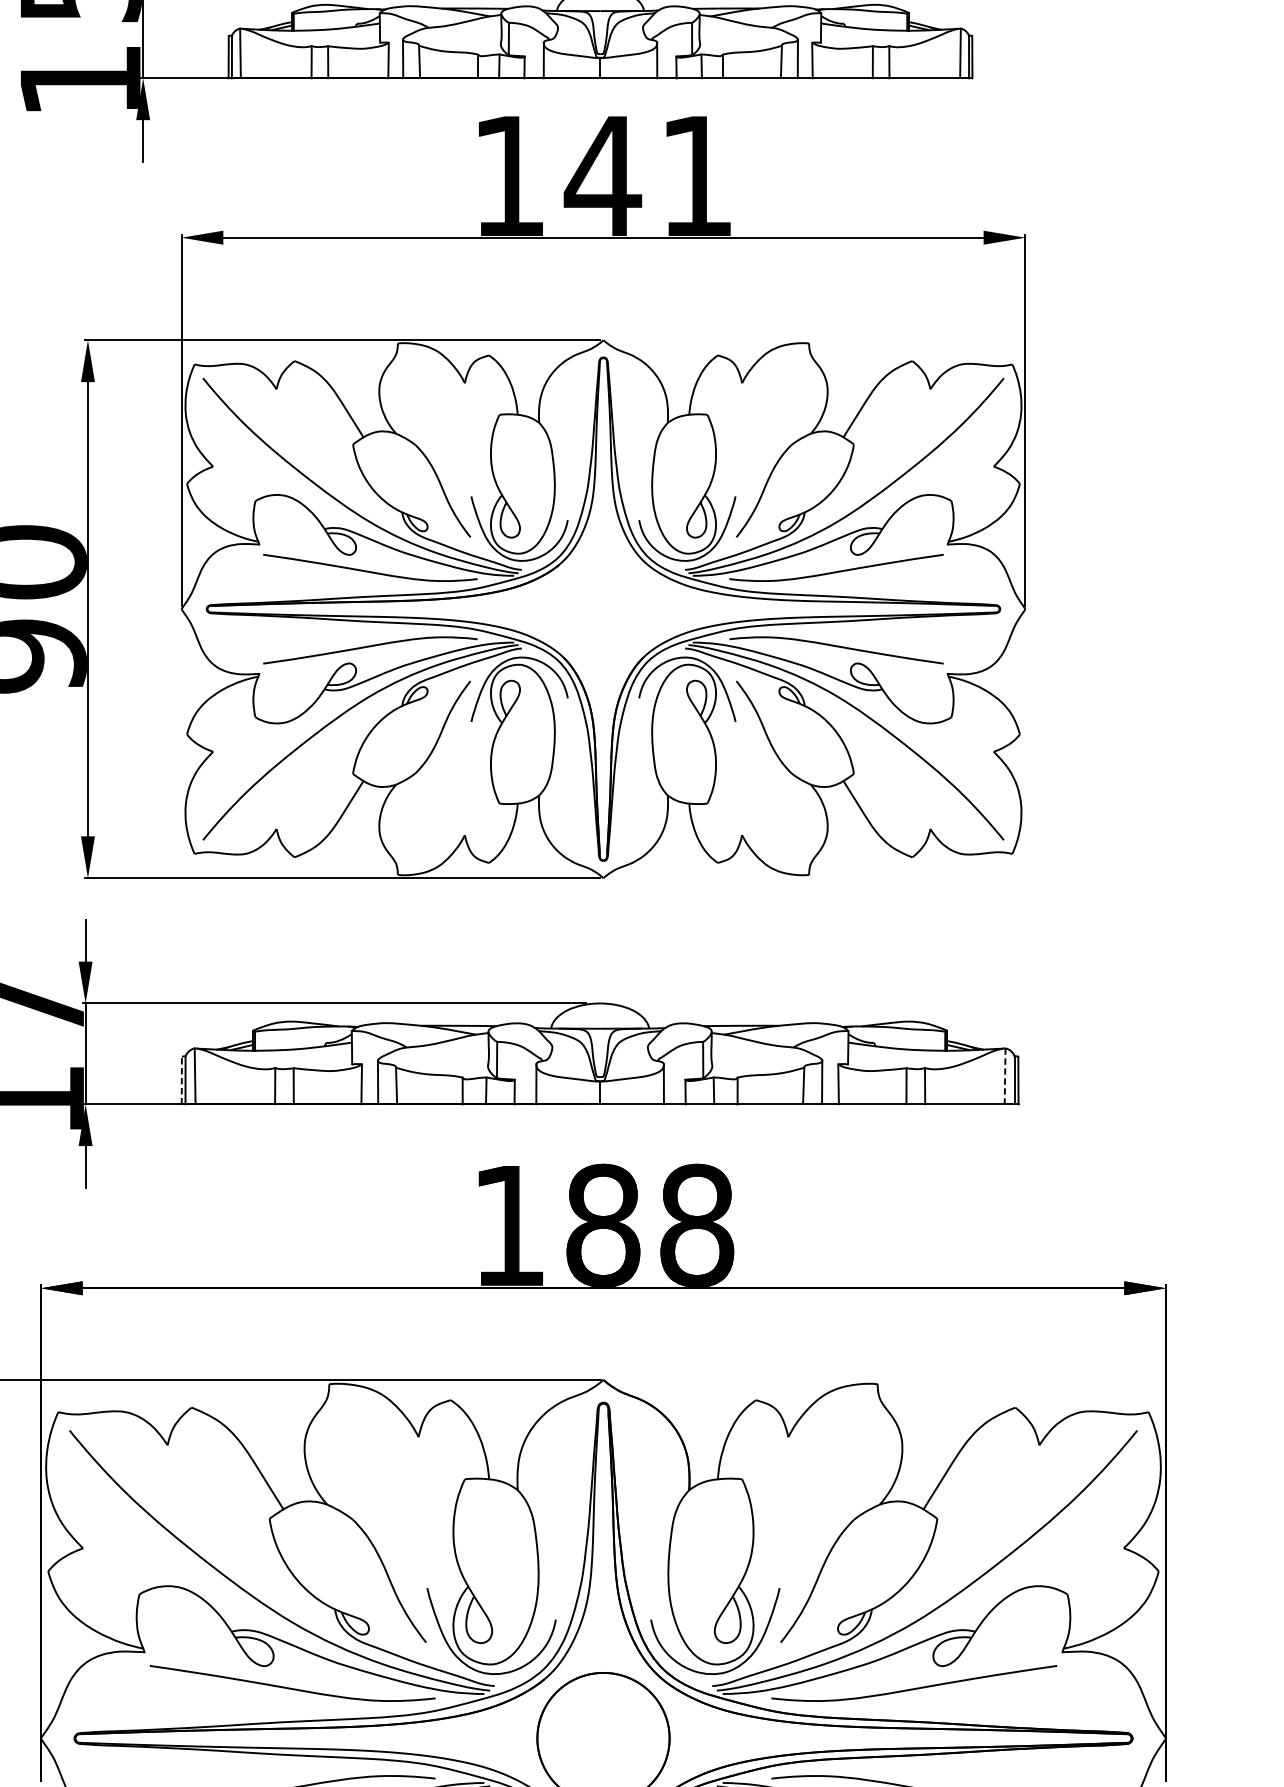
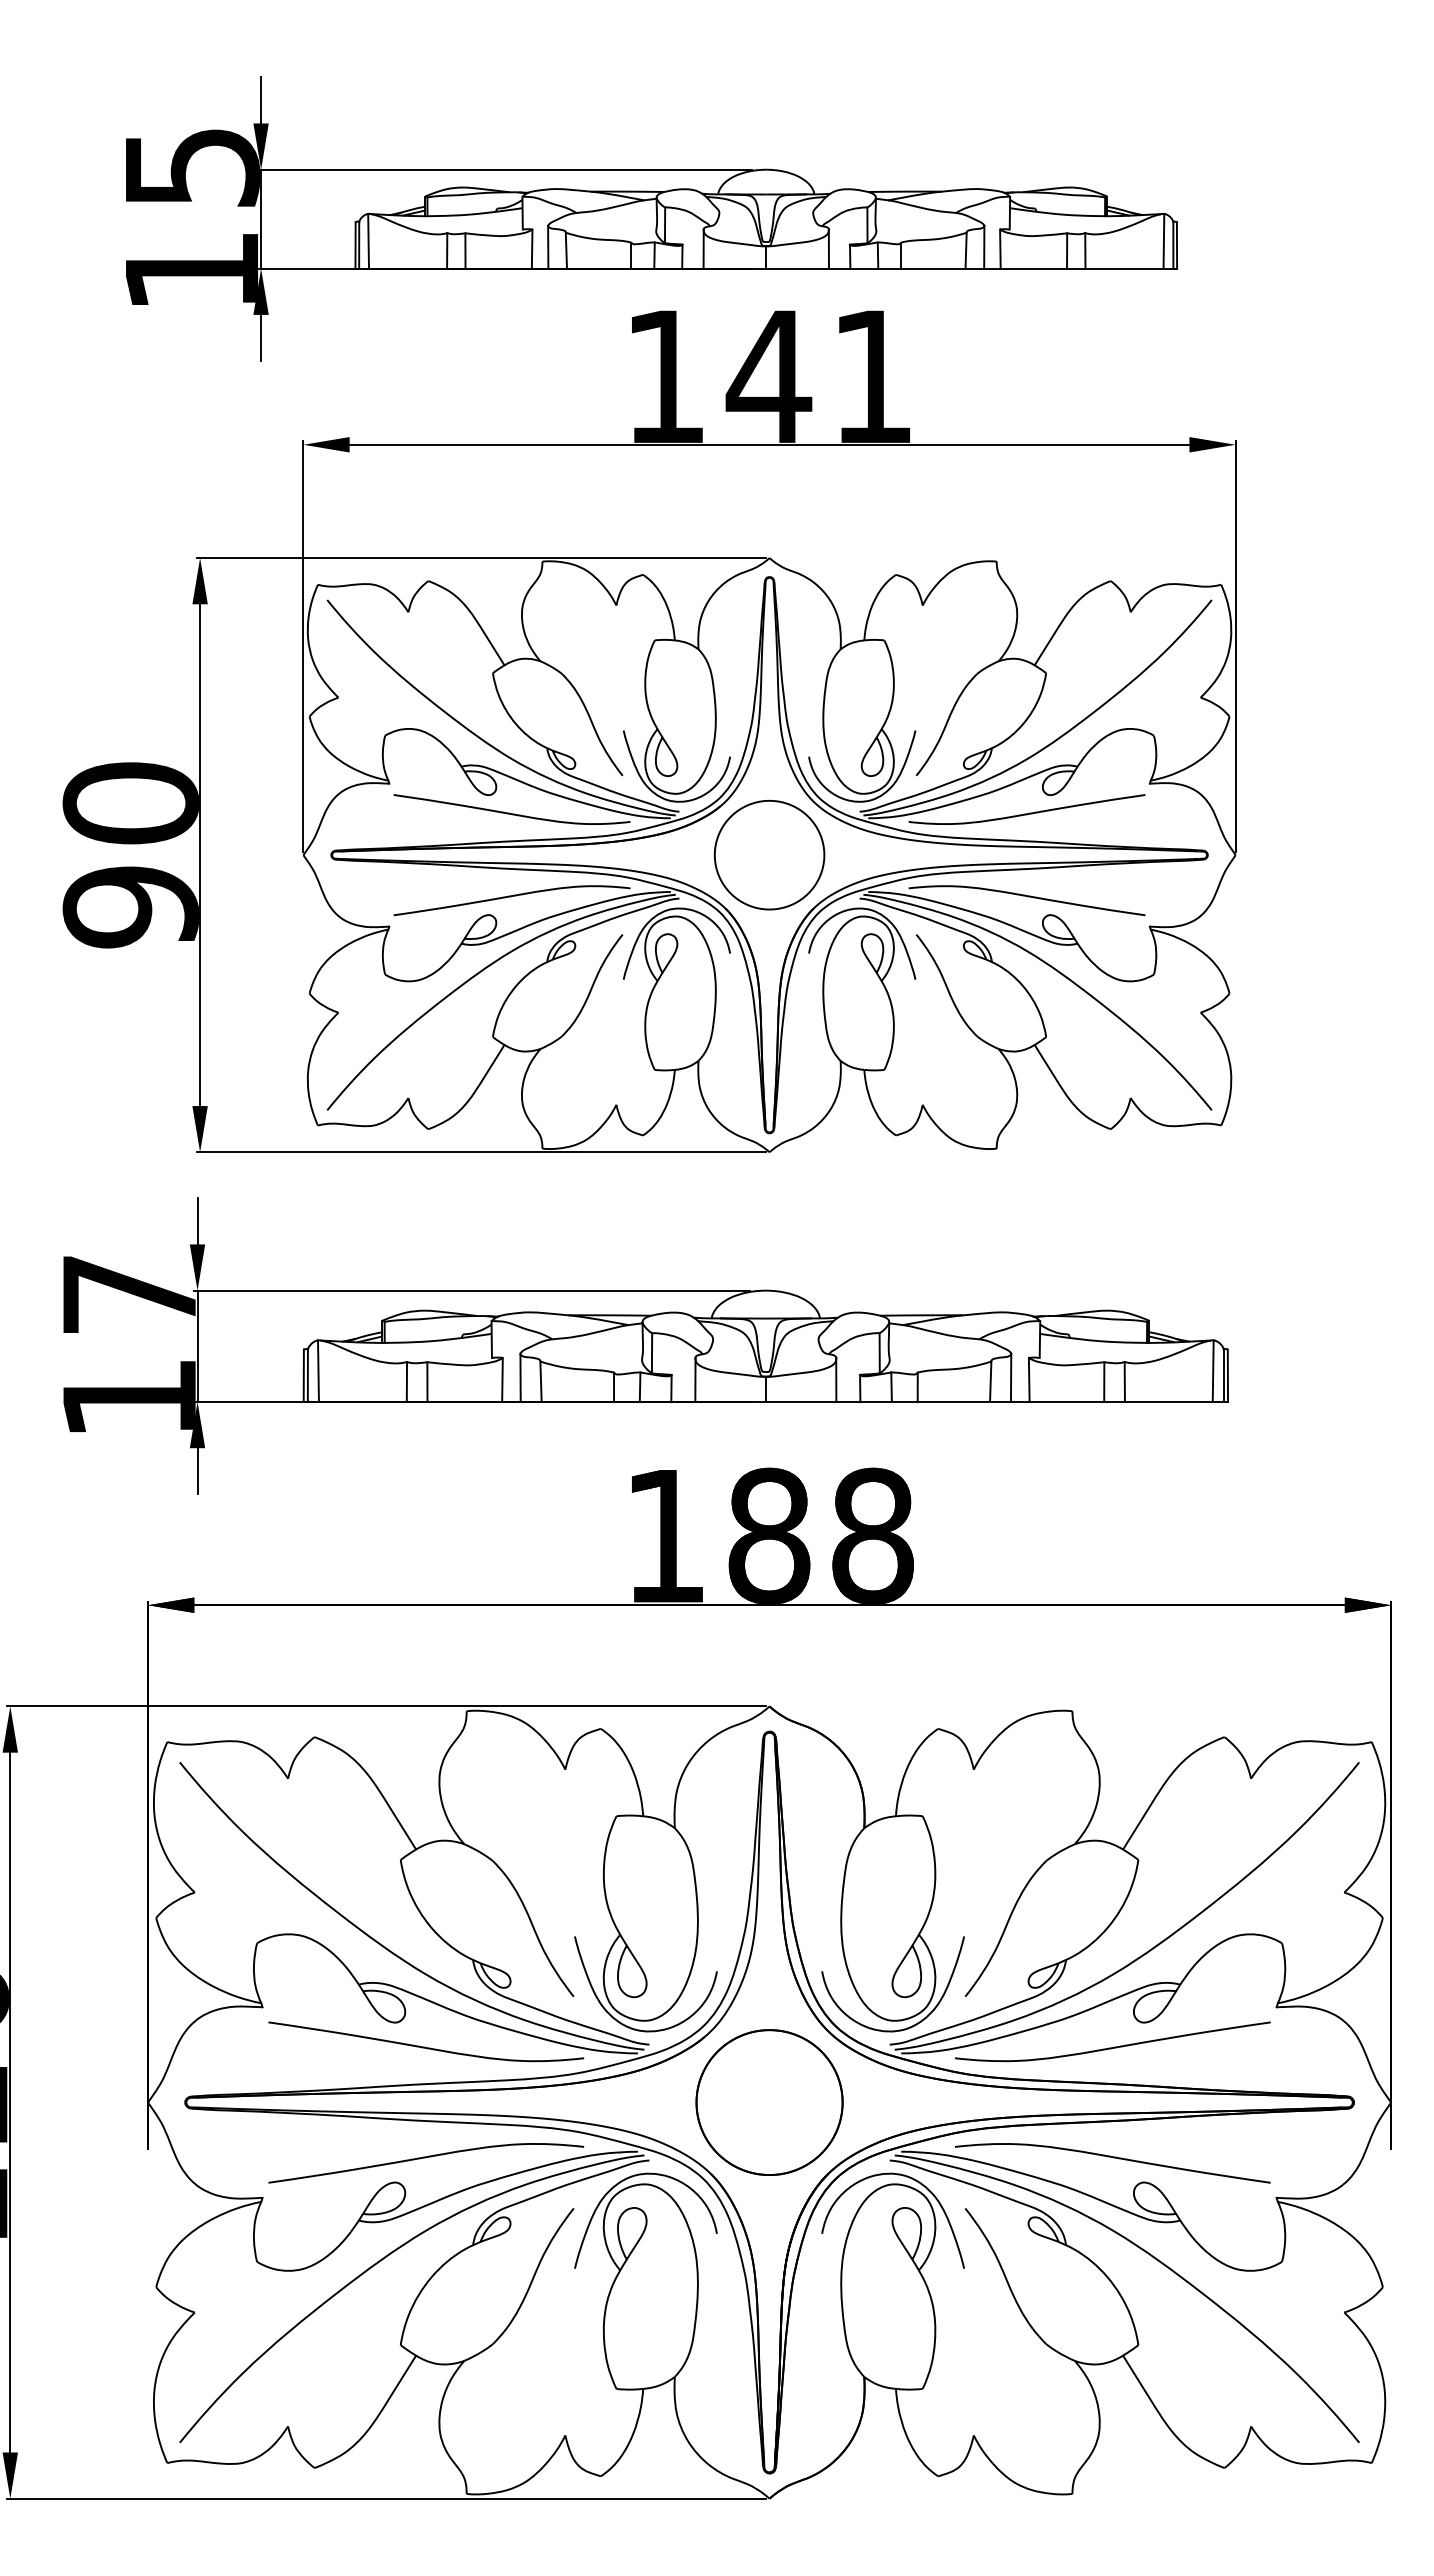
part: (603, 609) -> (769, 855), added
line: (1005, 1076) -> (1213, 1371), dashed -> solid
line: (181, 1080) -> (303, 1375), dashed -> solid

